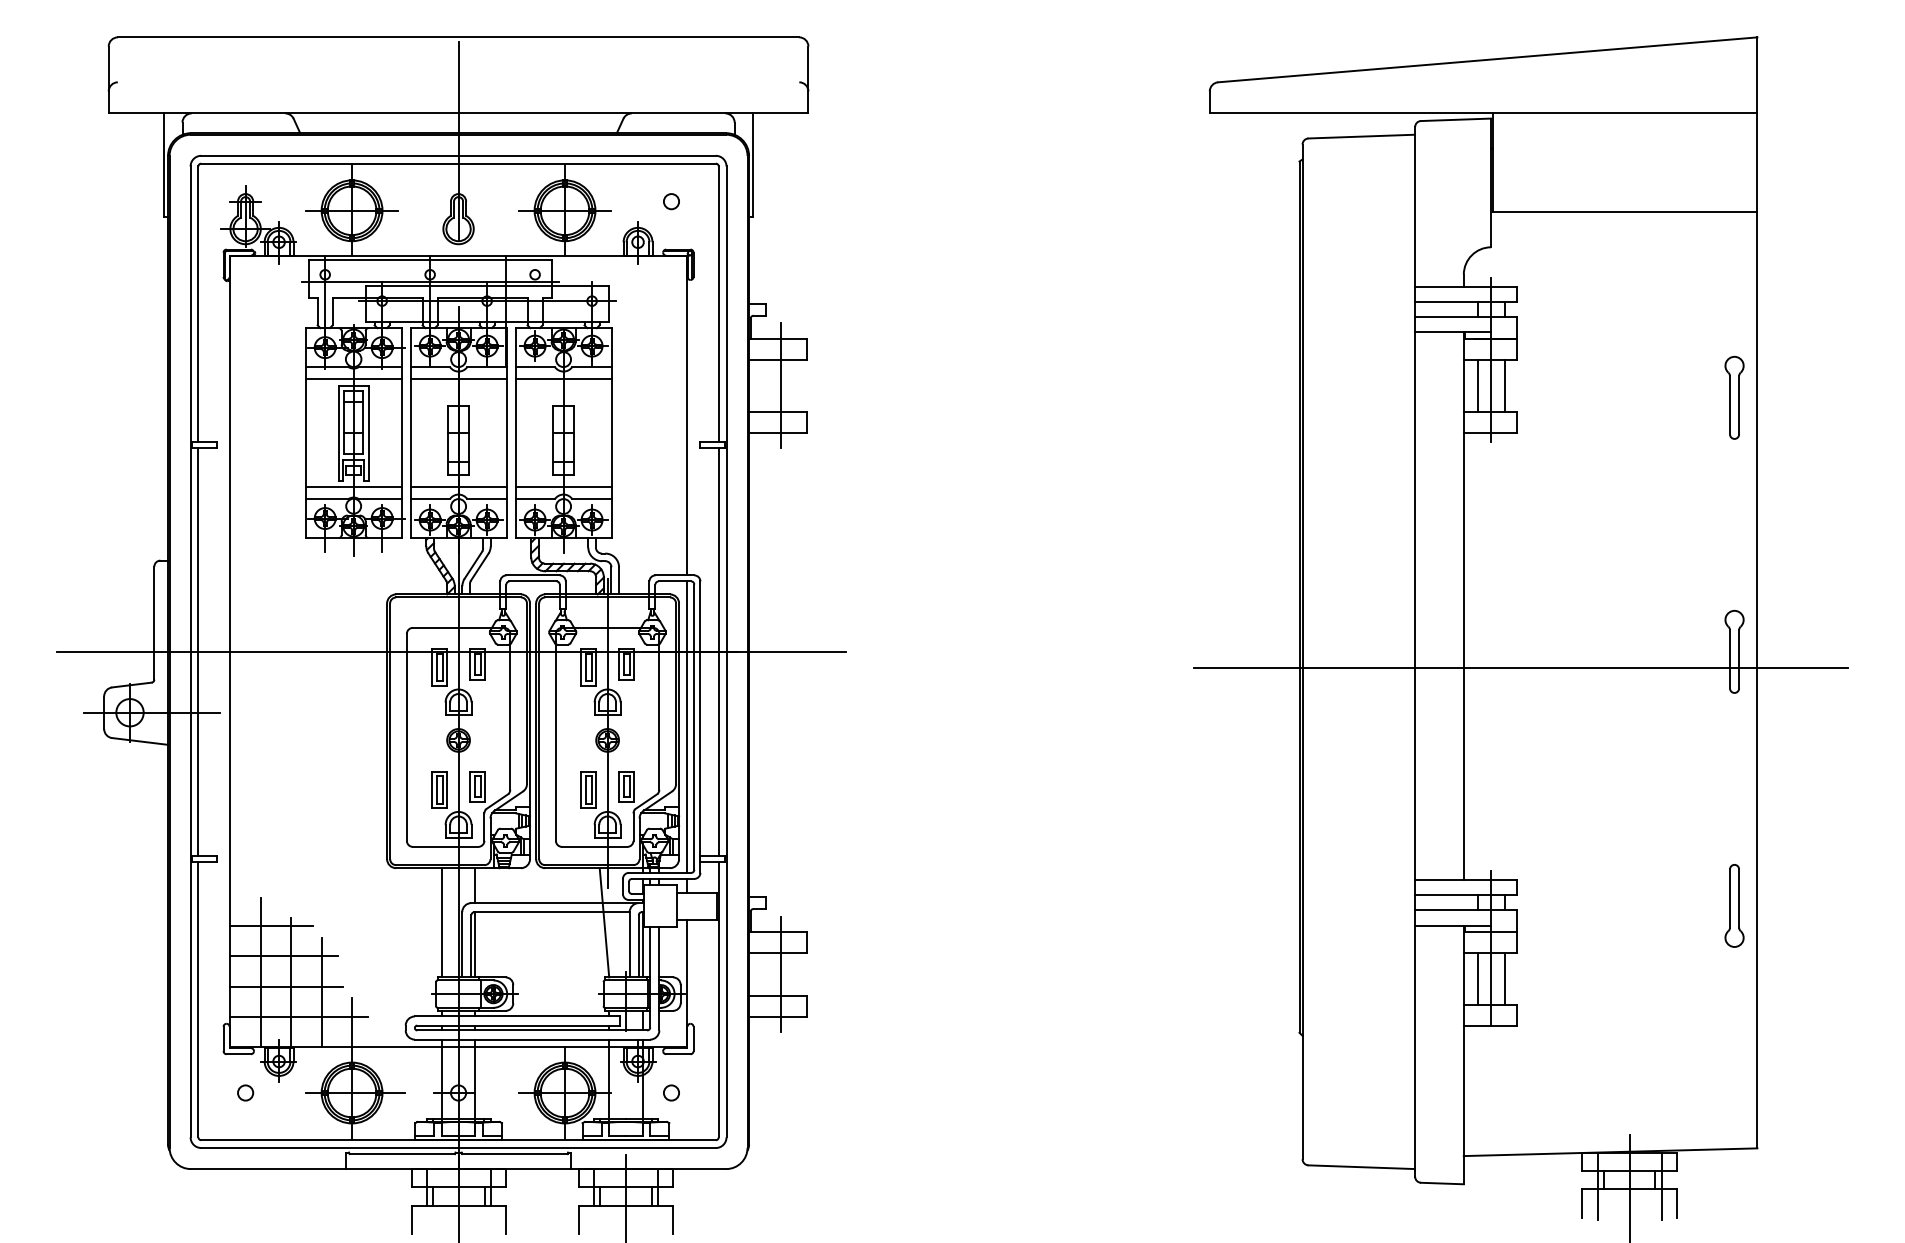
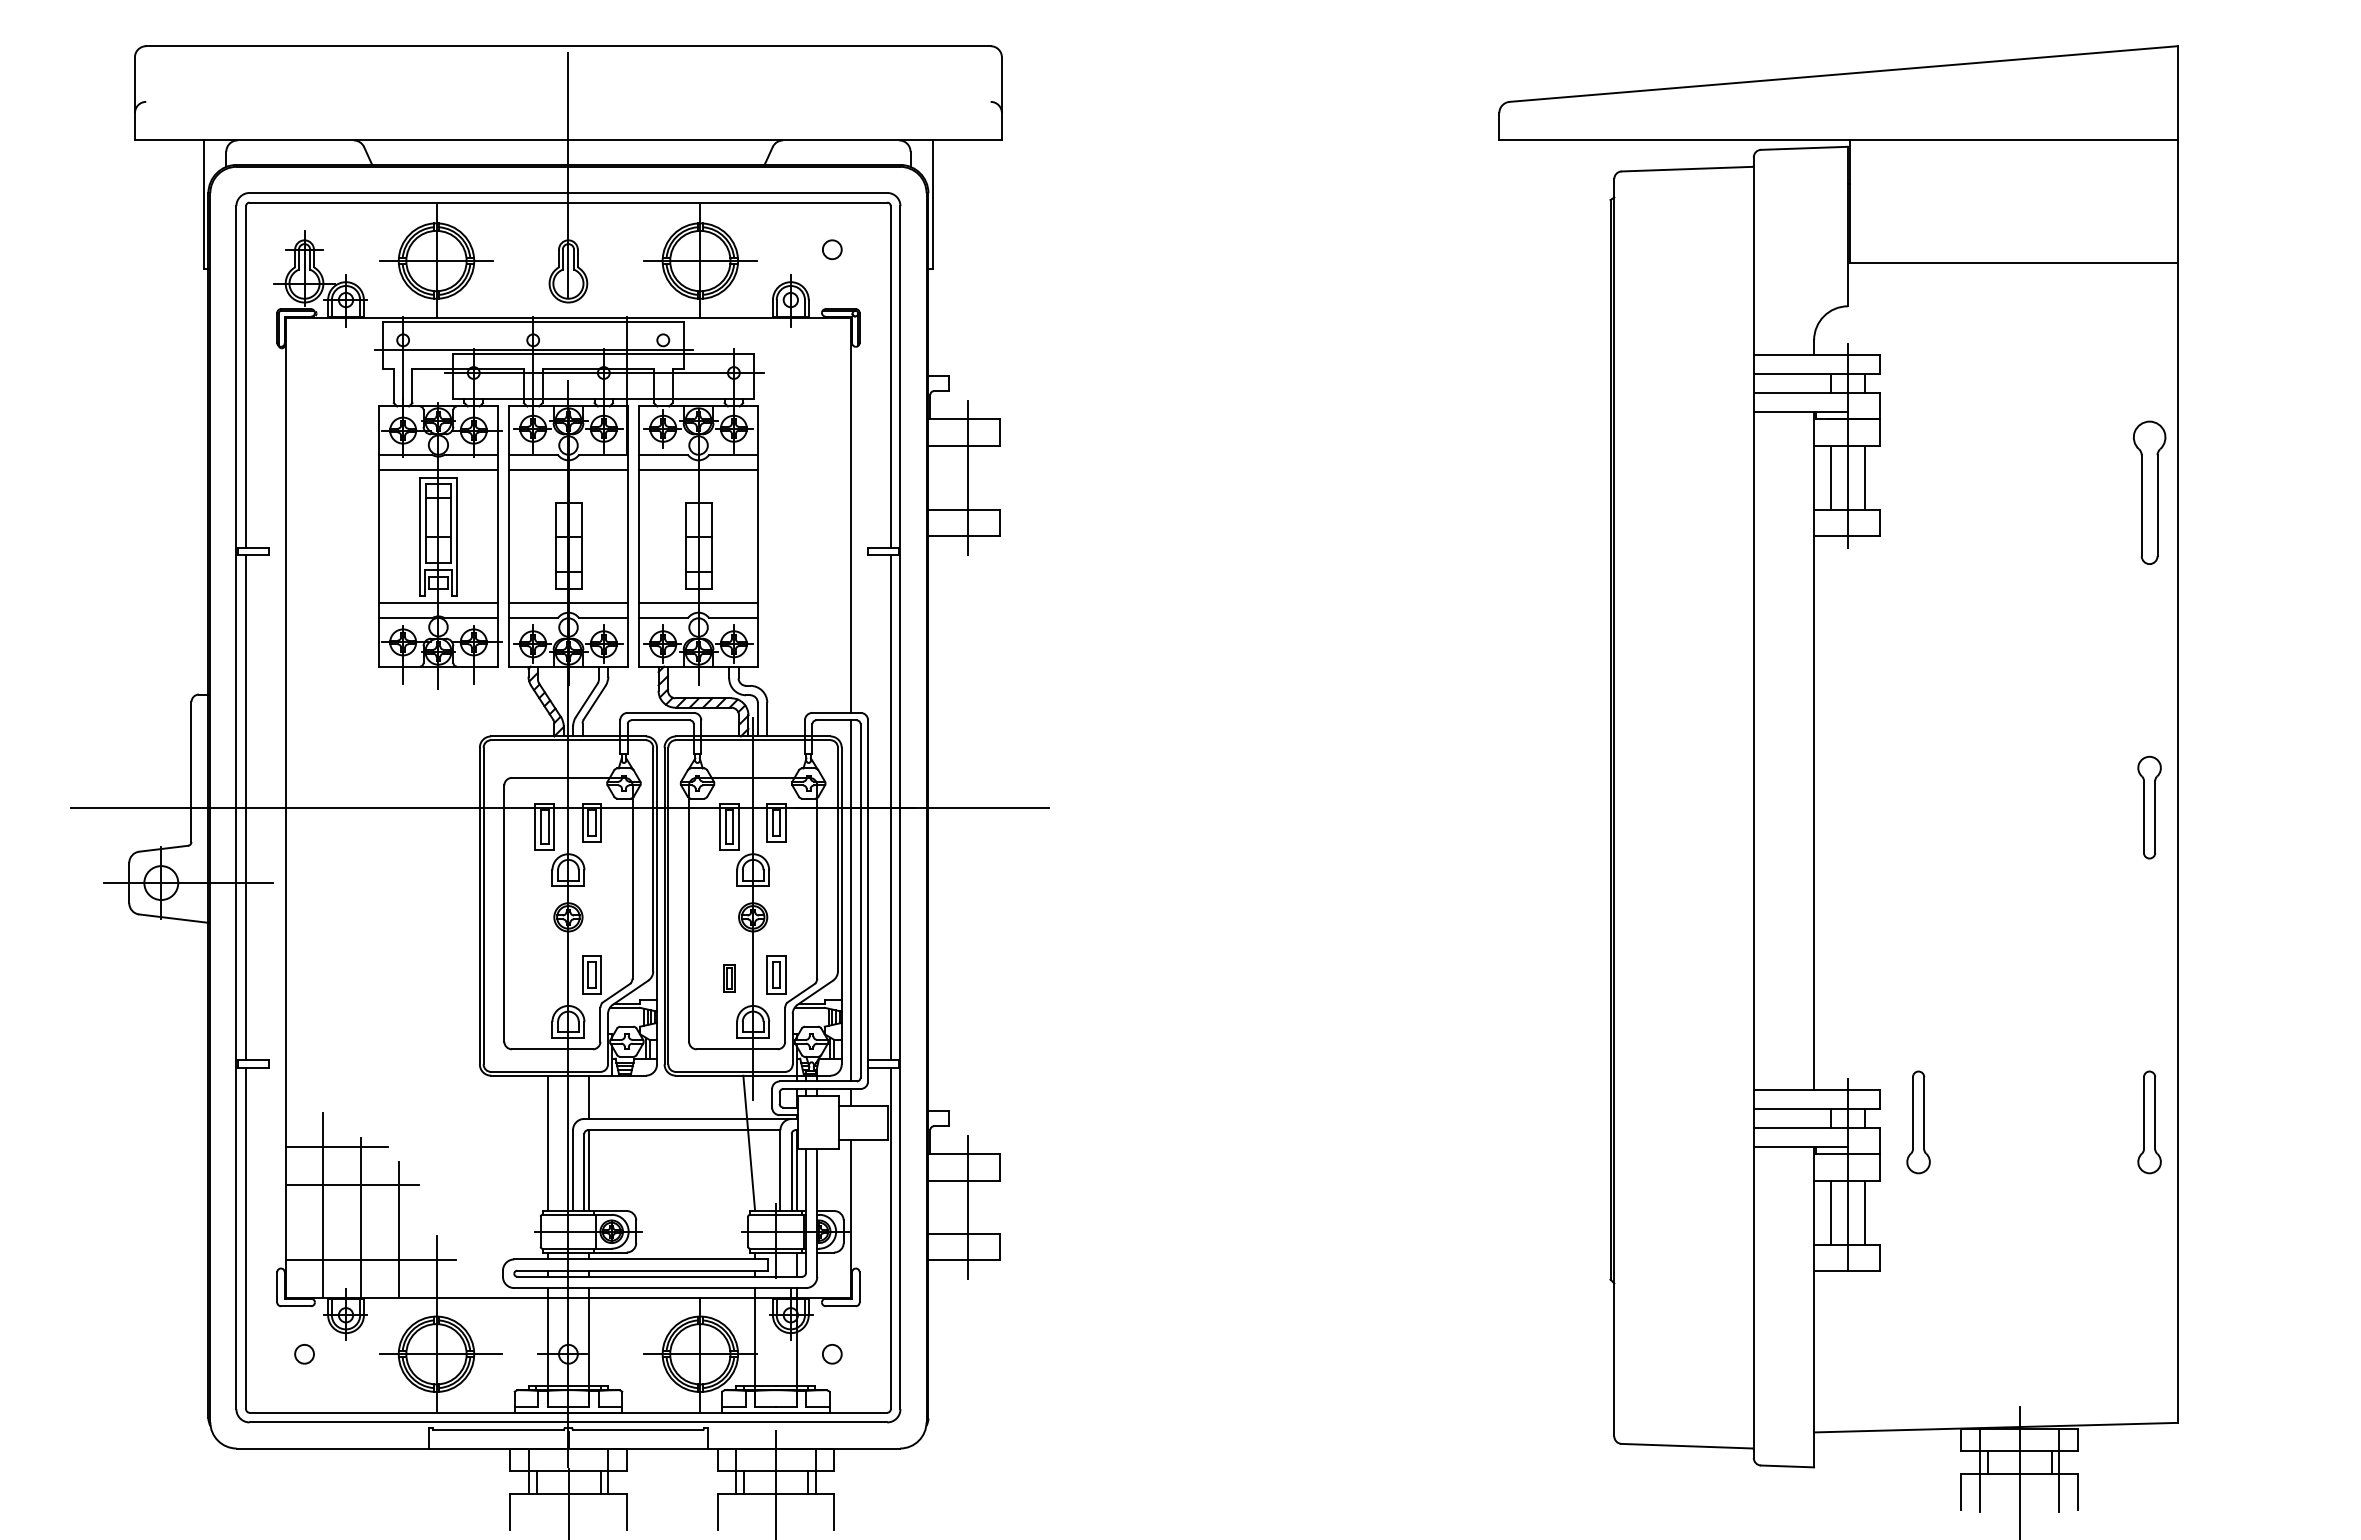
part: (1734, 397) -> (2149, 492), size x1.4
line: (1521, 667) -> (1885, 827), removed
part: (439, 789) -> (544, 978), removed
part: (588, 789) -> (729, 978), size x0.6
part: (1548, 905) -> (1918, 1122), added
line: (286, 986) -> (355, 1222), removed

